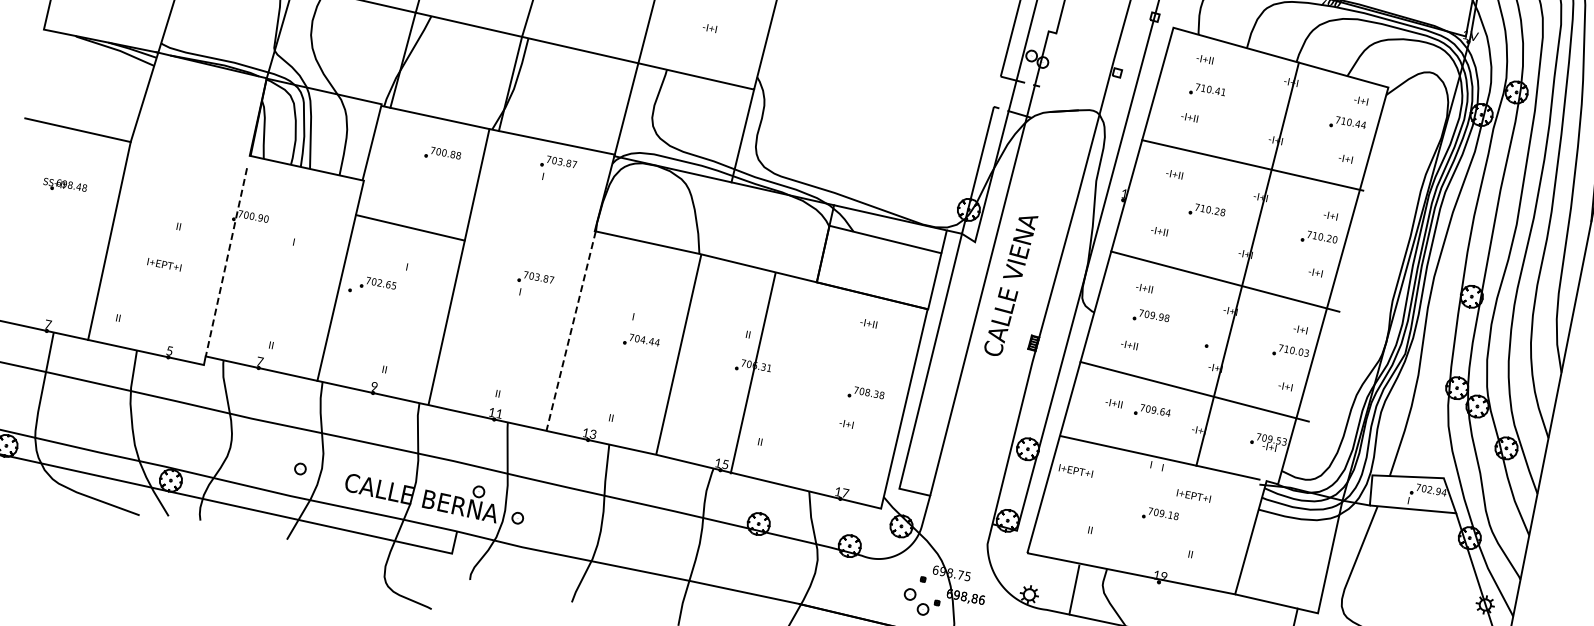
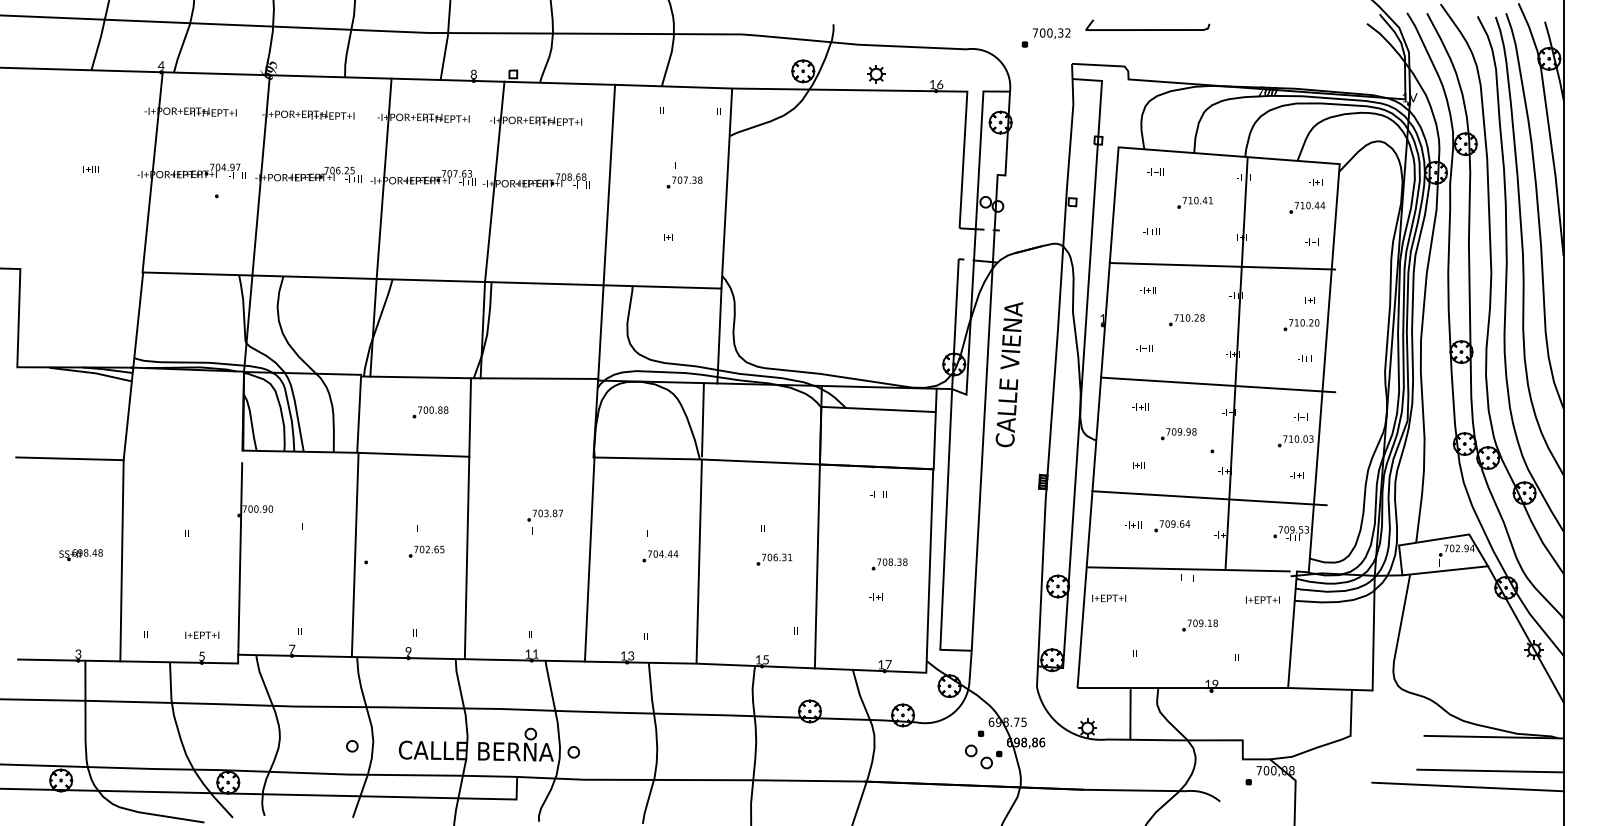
part: (1207, 90) -> (1194, 202), moved
part: (556, 169) -> (544, 404), removed
part: (64, 186) -> (80, 555), moved
line: (709, 215) -> (702, 419), added
line: (409, 227) -> (413, 454), moved
line: (226, 261) -> (240, 558), dashed -> solid
text: (164, 263) -> (202, 634), moved
part: (378, 284) -> (426, 551), moved
text: (1010, 284) -> (1009, 374), moved
part: (1150, 317) -> (1178, 434), moved
text: (48, 323) -> (78, 653), 7 -> 3
line: (570, 332) -> (589, 560), dashed -> solid
line: (752, 373) -> (816, 566), moved
text: (1193, 495) -> (1262, 599), moved

